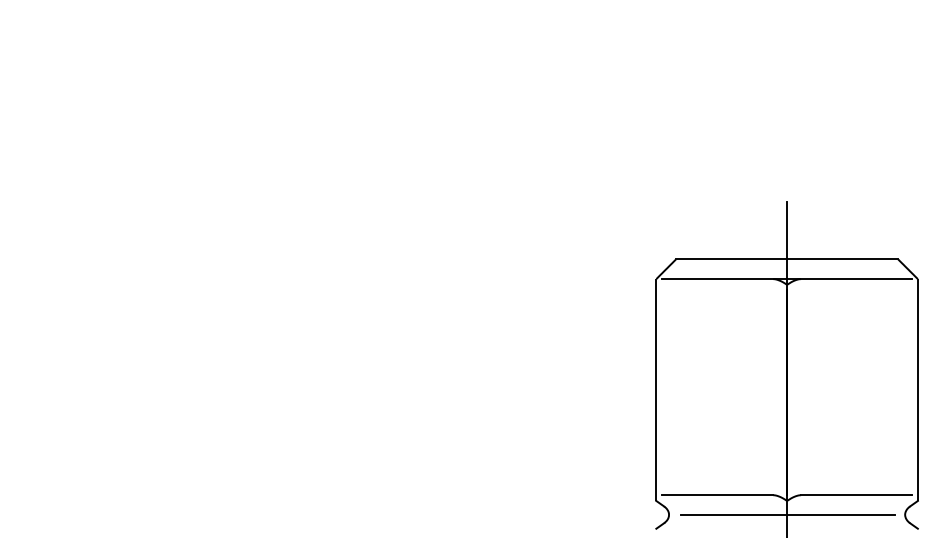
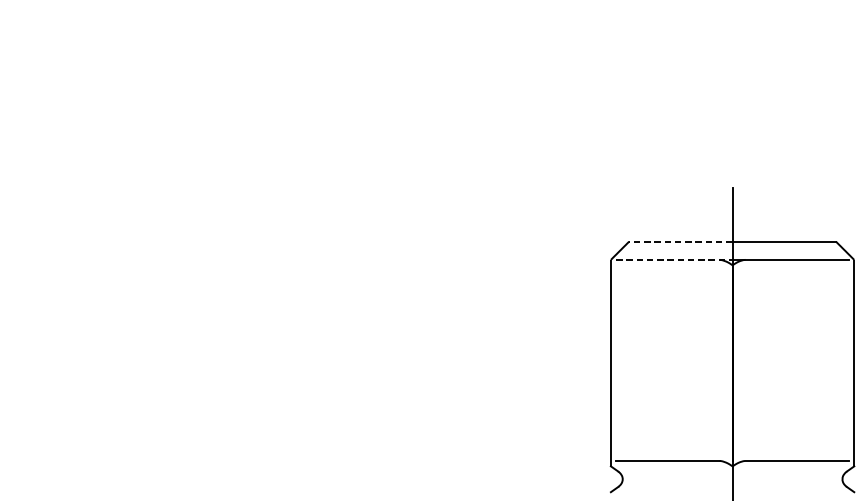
line: (731, 259) -> (680, 241), solid -> dashed
line: (724, 279) -> (674, 260), solid -> dashed
line: (788, 514) -> (733, 478), removed

